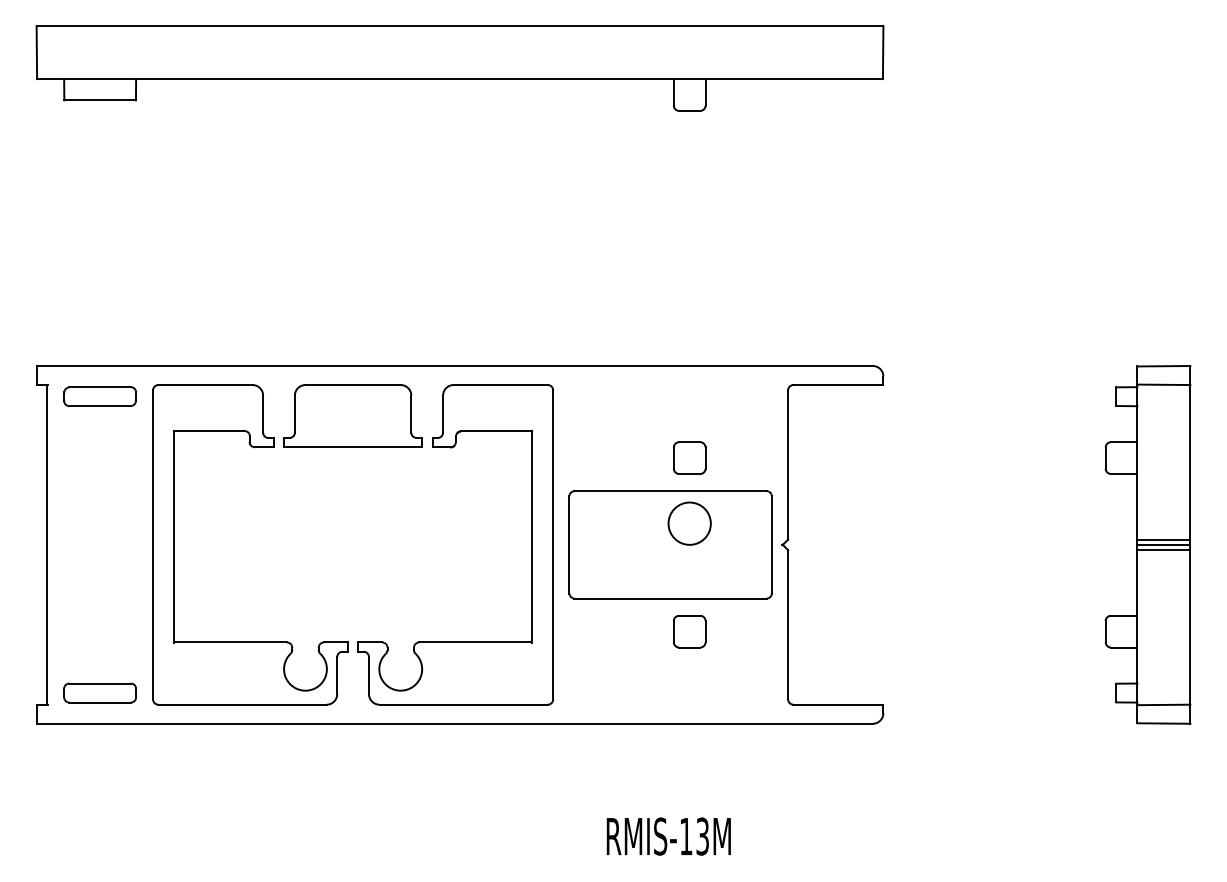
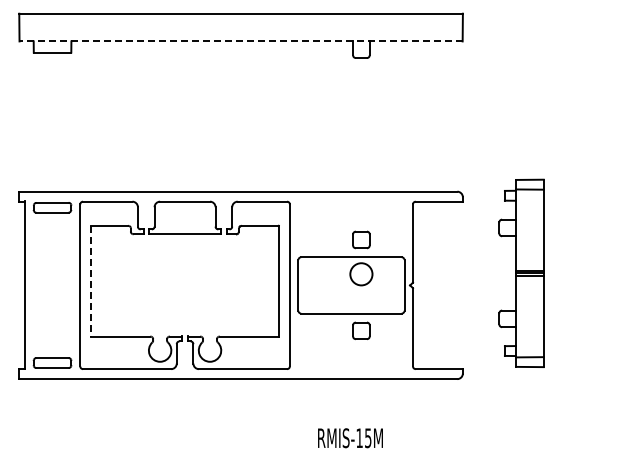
line: (460, 79) -> (241, 41), solid -> dashed
line: (174, 537) -> (91, 281), solid -> dashed
part: (1147, 543) -> (521, 272), moved
text: (703, 835) -> (368, 437), RMIS-13M -> RMIS-15M

